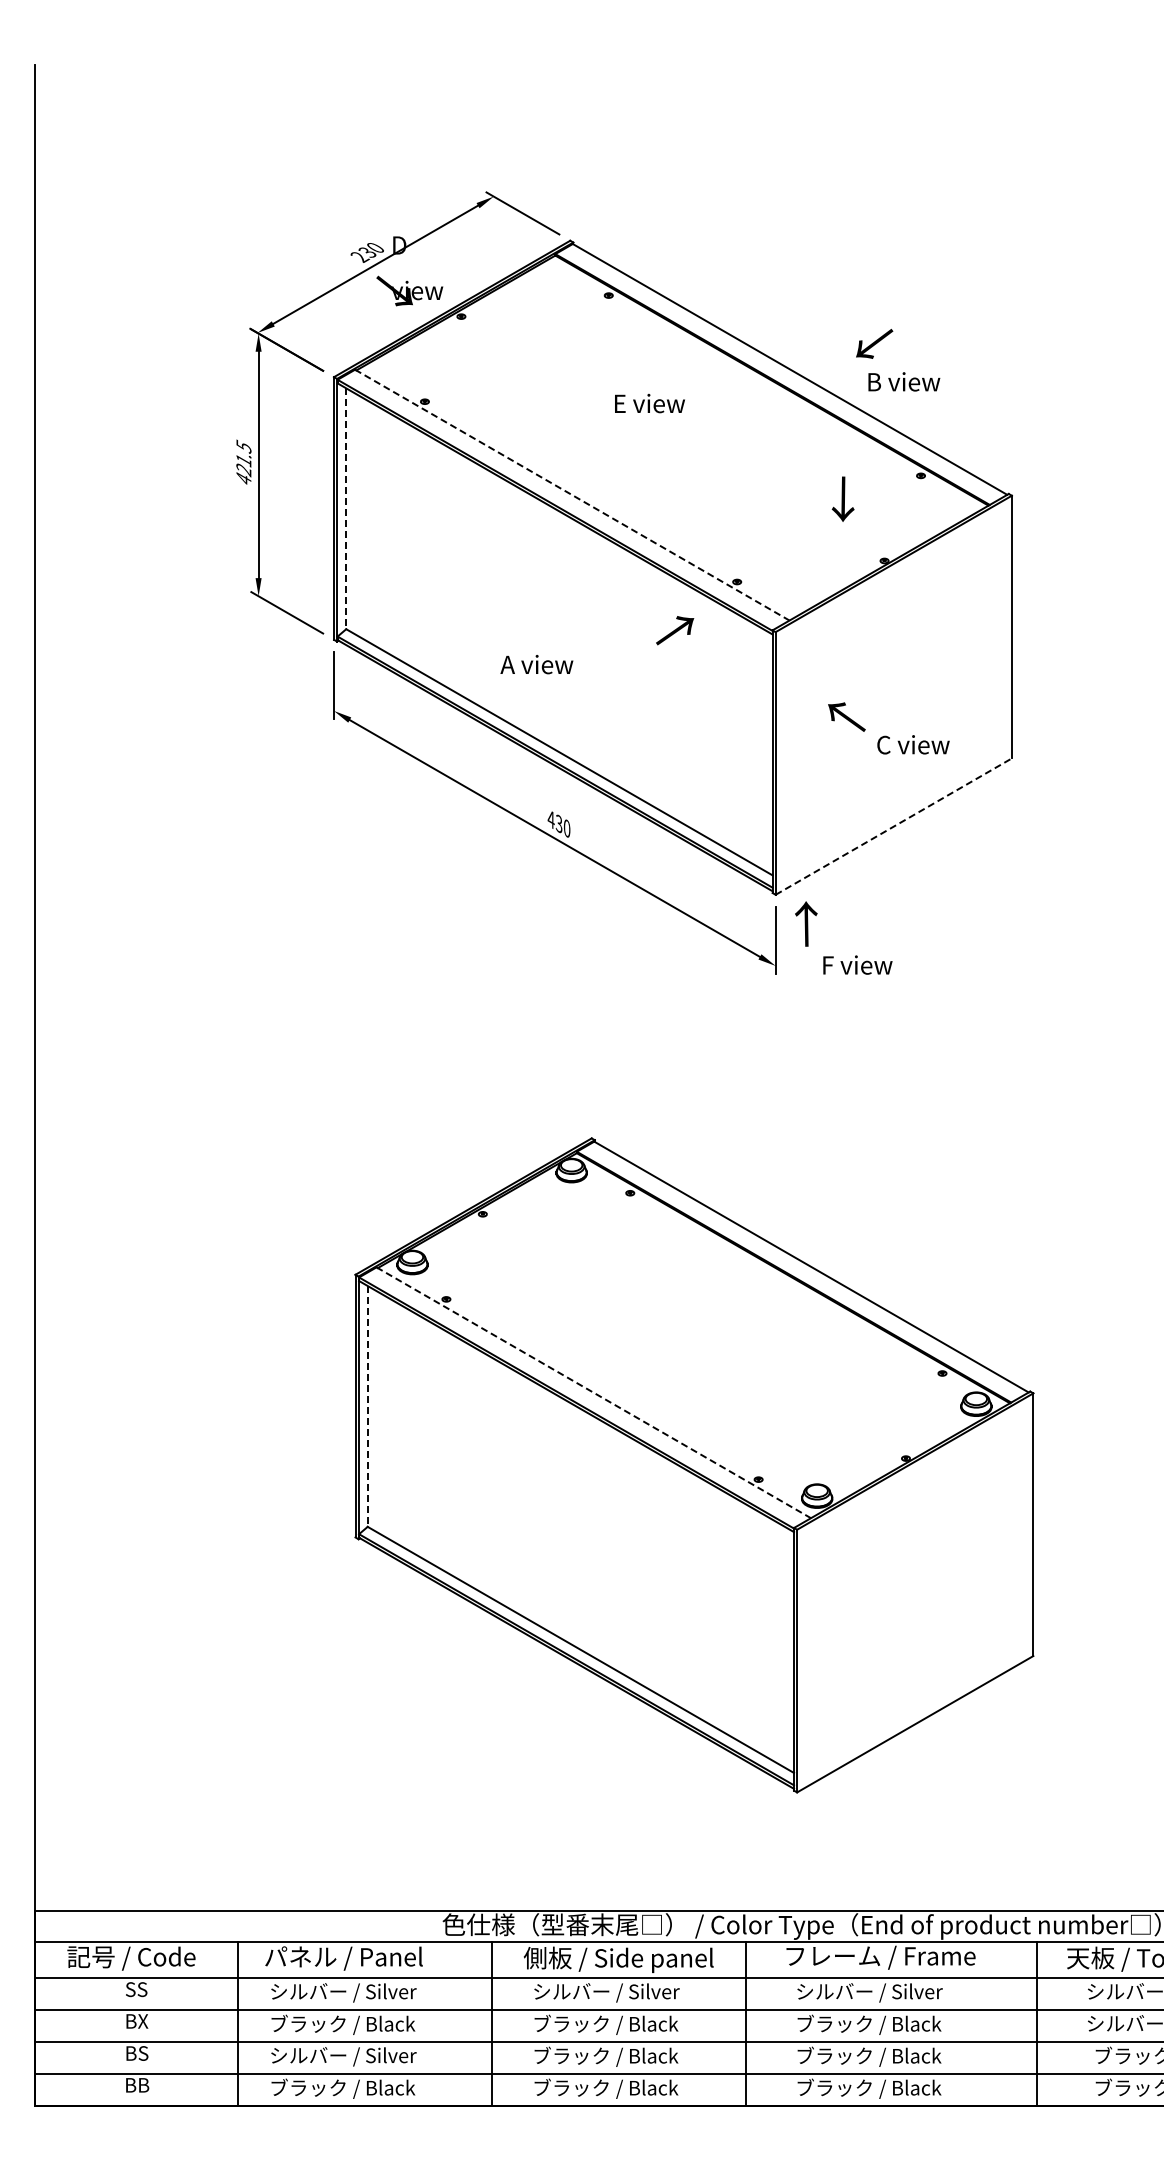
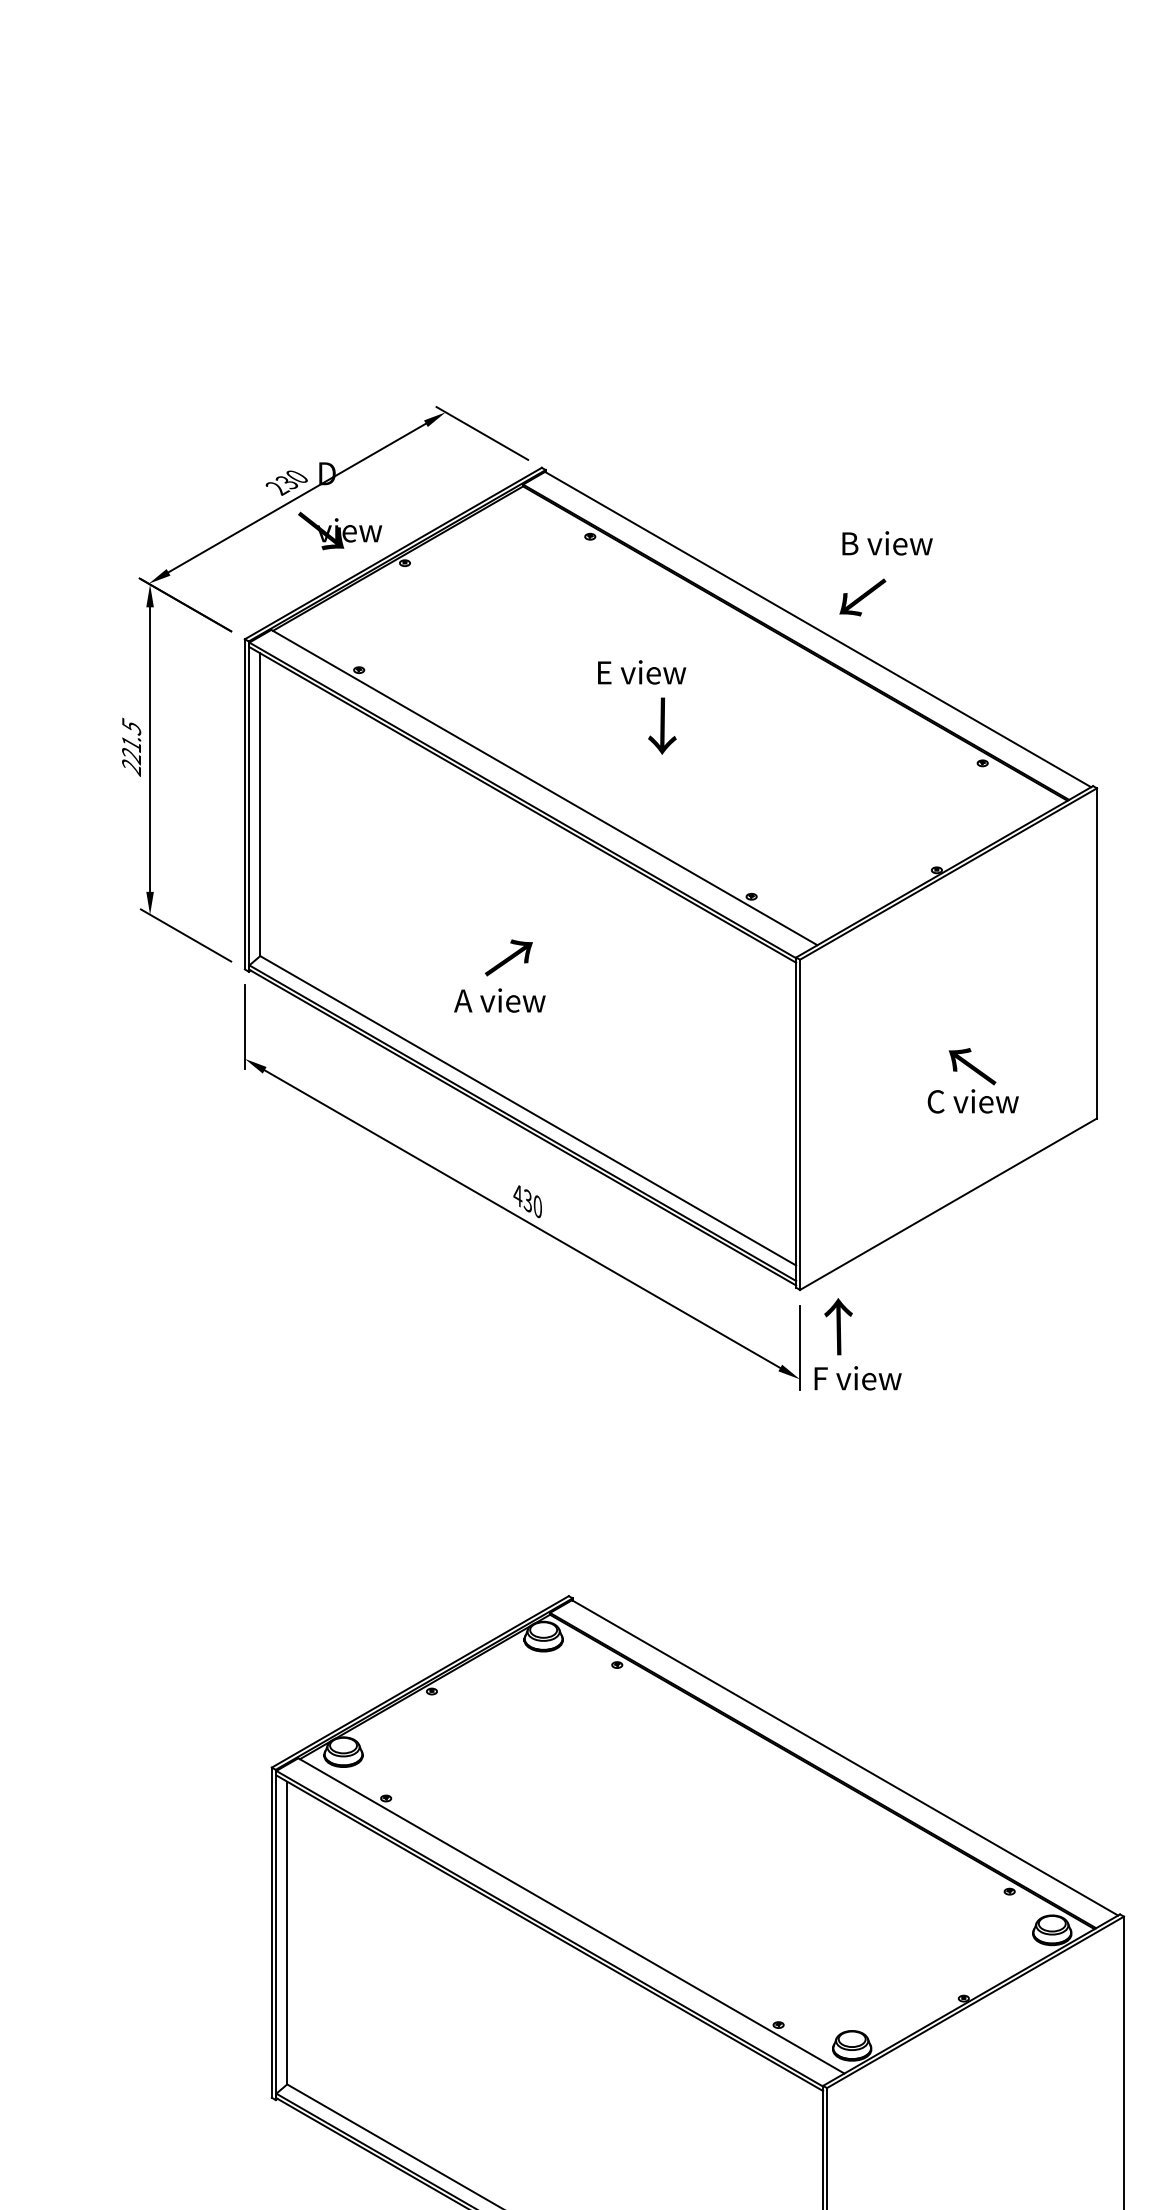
text: (874, 343) -> (862, 596), moved
text: (904, 381) -> (887, 542), moved
text: (243, 479) -> (131, 767), 421.5 -> 221.5
line: (572, 495) -> (544, 788), dashed -> solid
text: (842, 498) -> (661, 725), moved
line: (346, 509) -> (260, 805), dashed -> solid
text: (675, 630) -> (509, 957), moved
text: (846, 716) -> (972, 1065), moved
line: (894, 826) -> (949, 1204), dashed -> solid
text: (857, 964) -> (857, 1377), moved
line: (593, 1392) -> (571, 1915), dashed -> solid
line: (367, 1406) -> (286, 1933), dashed -> solid

